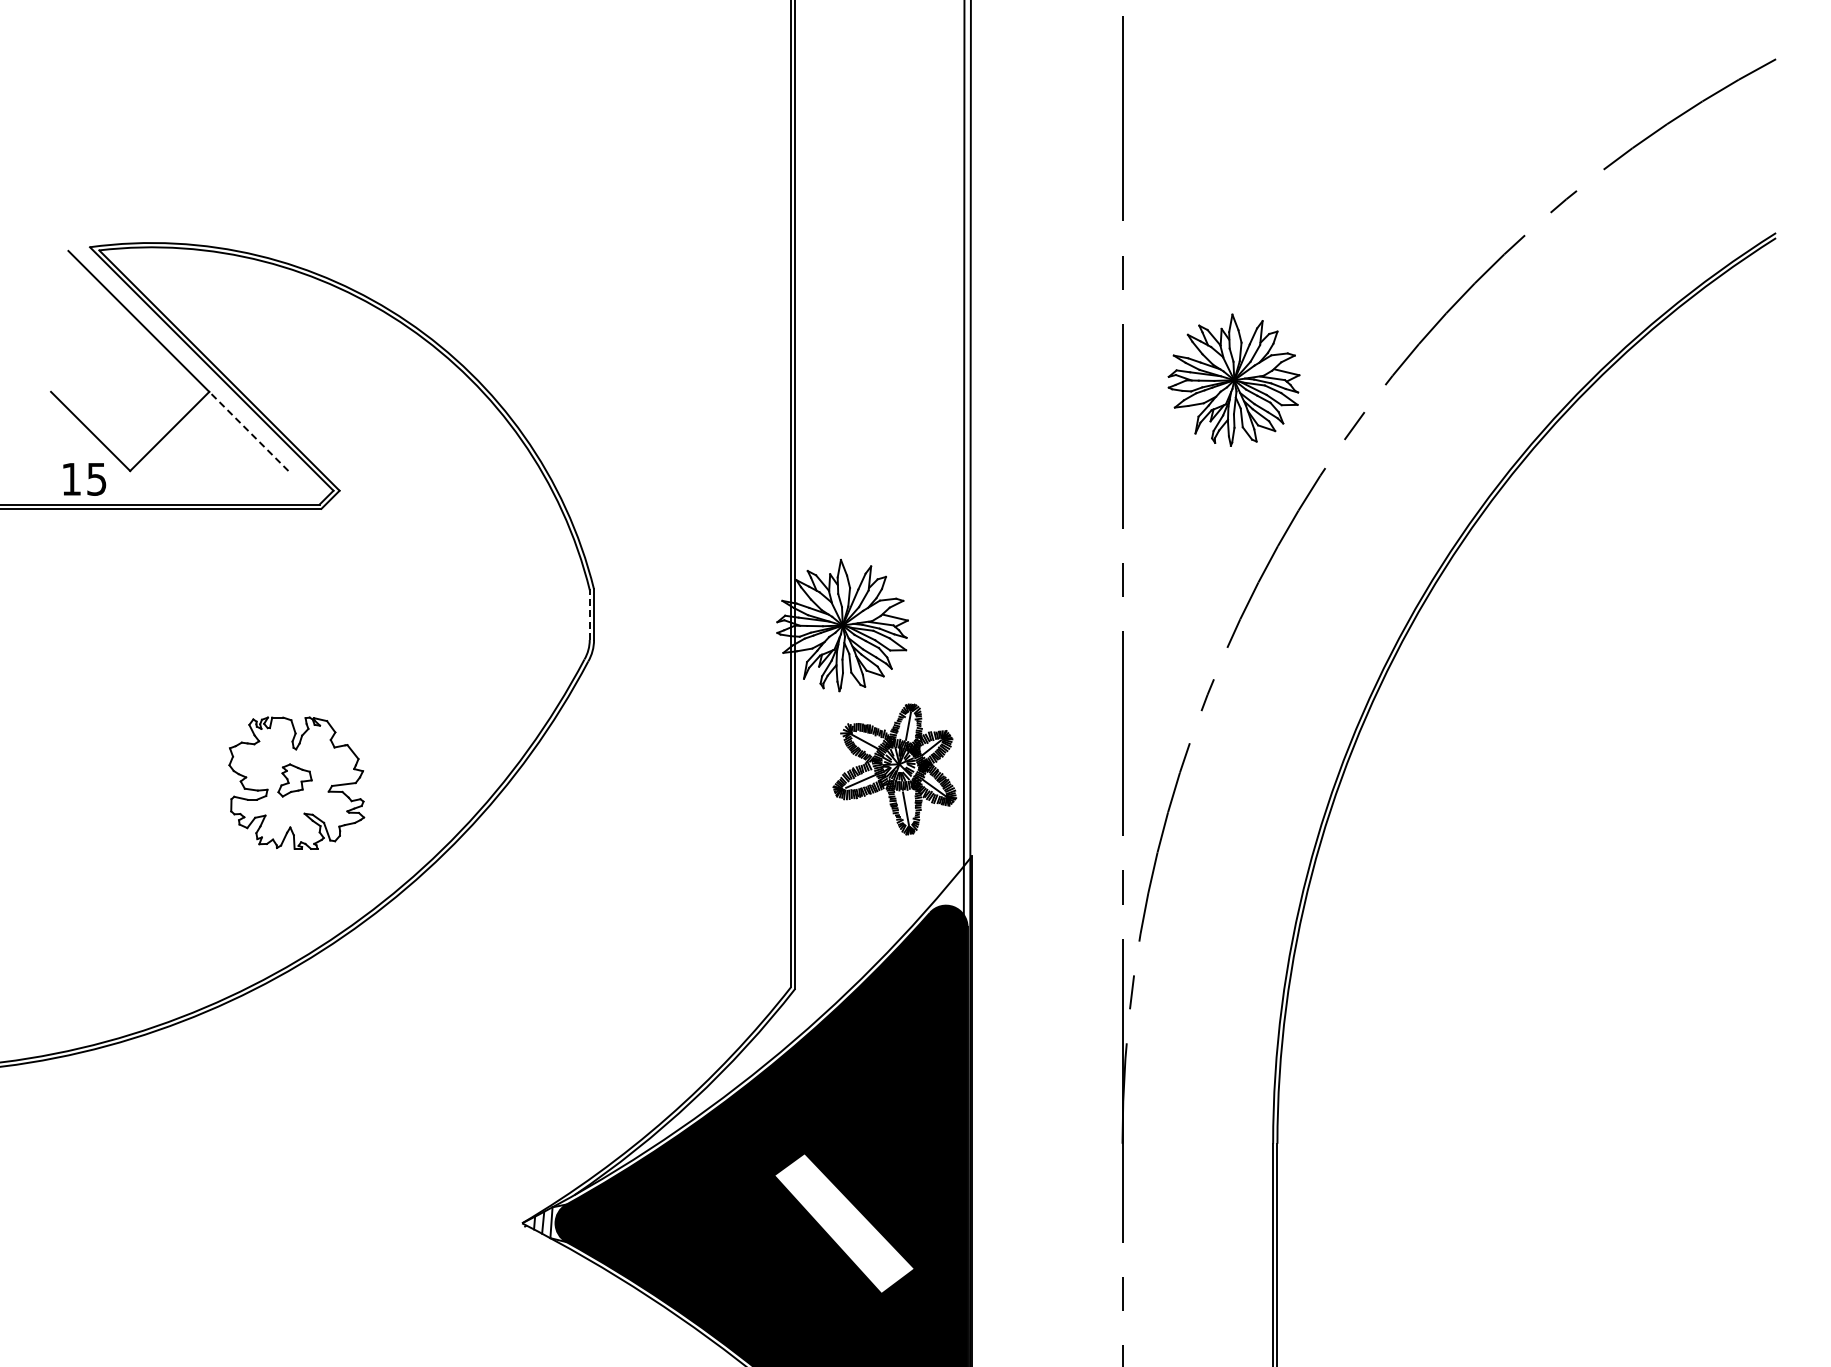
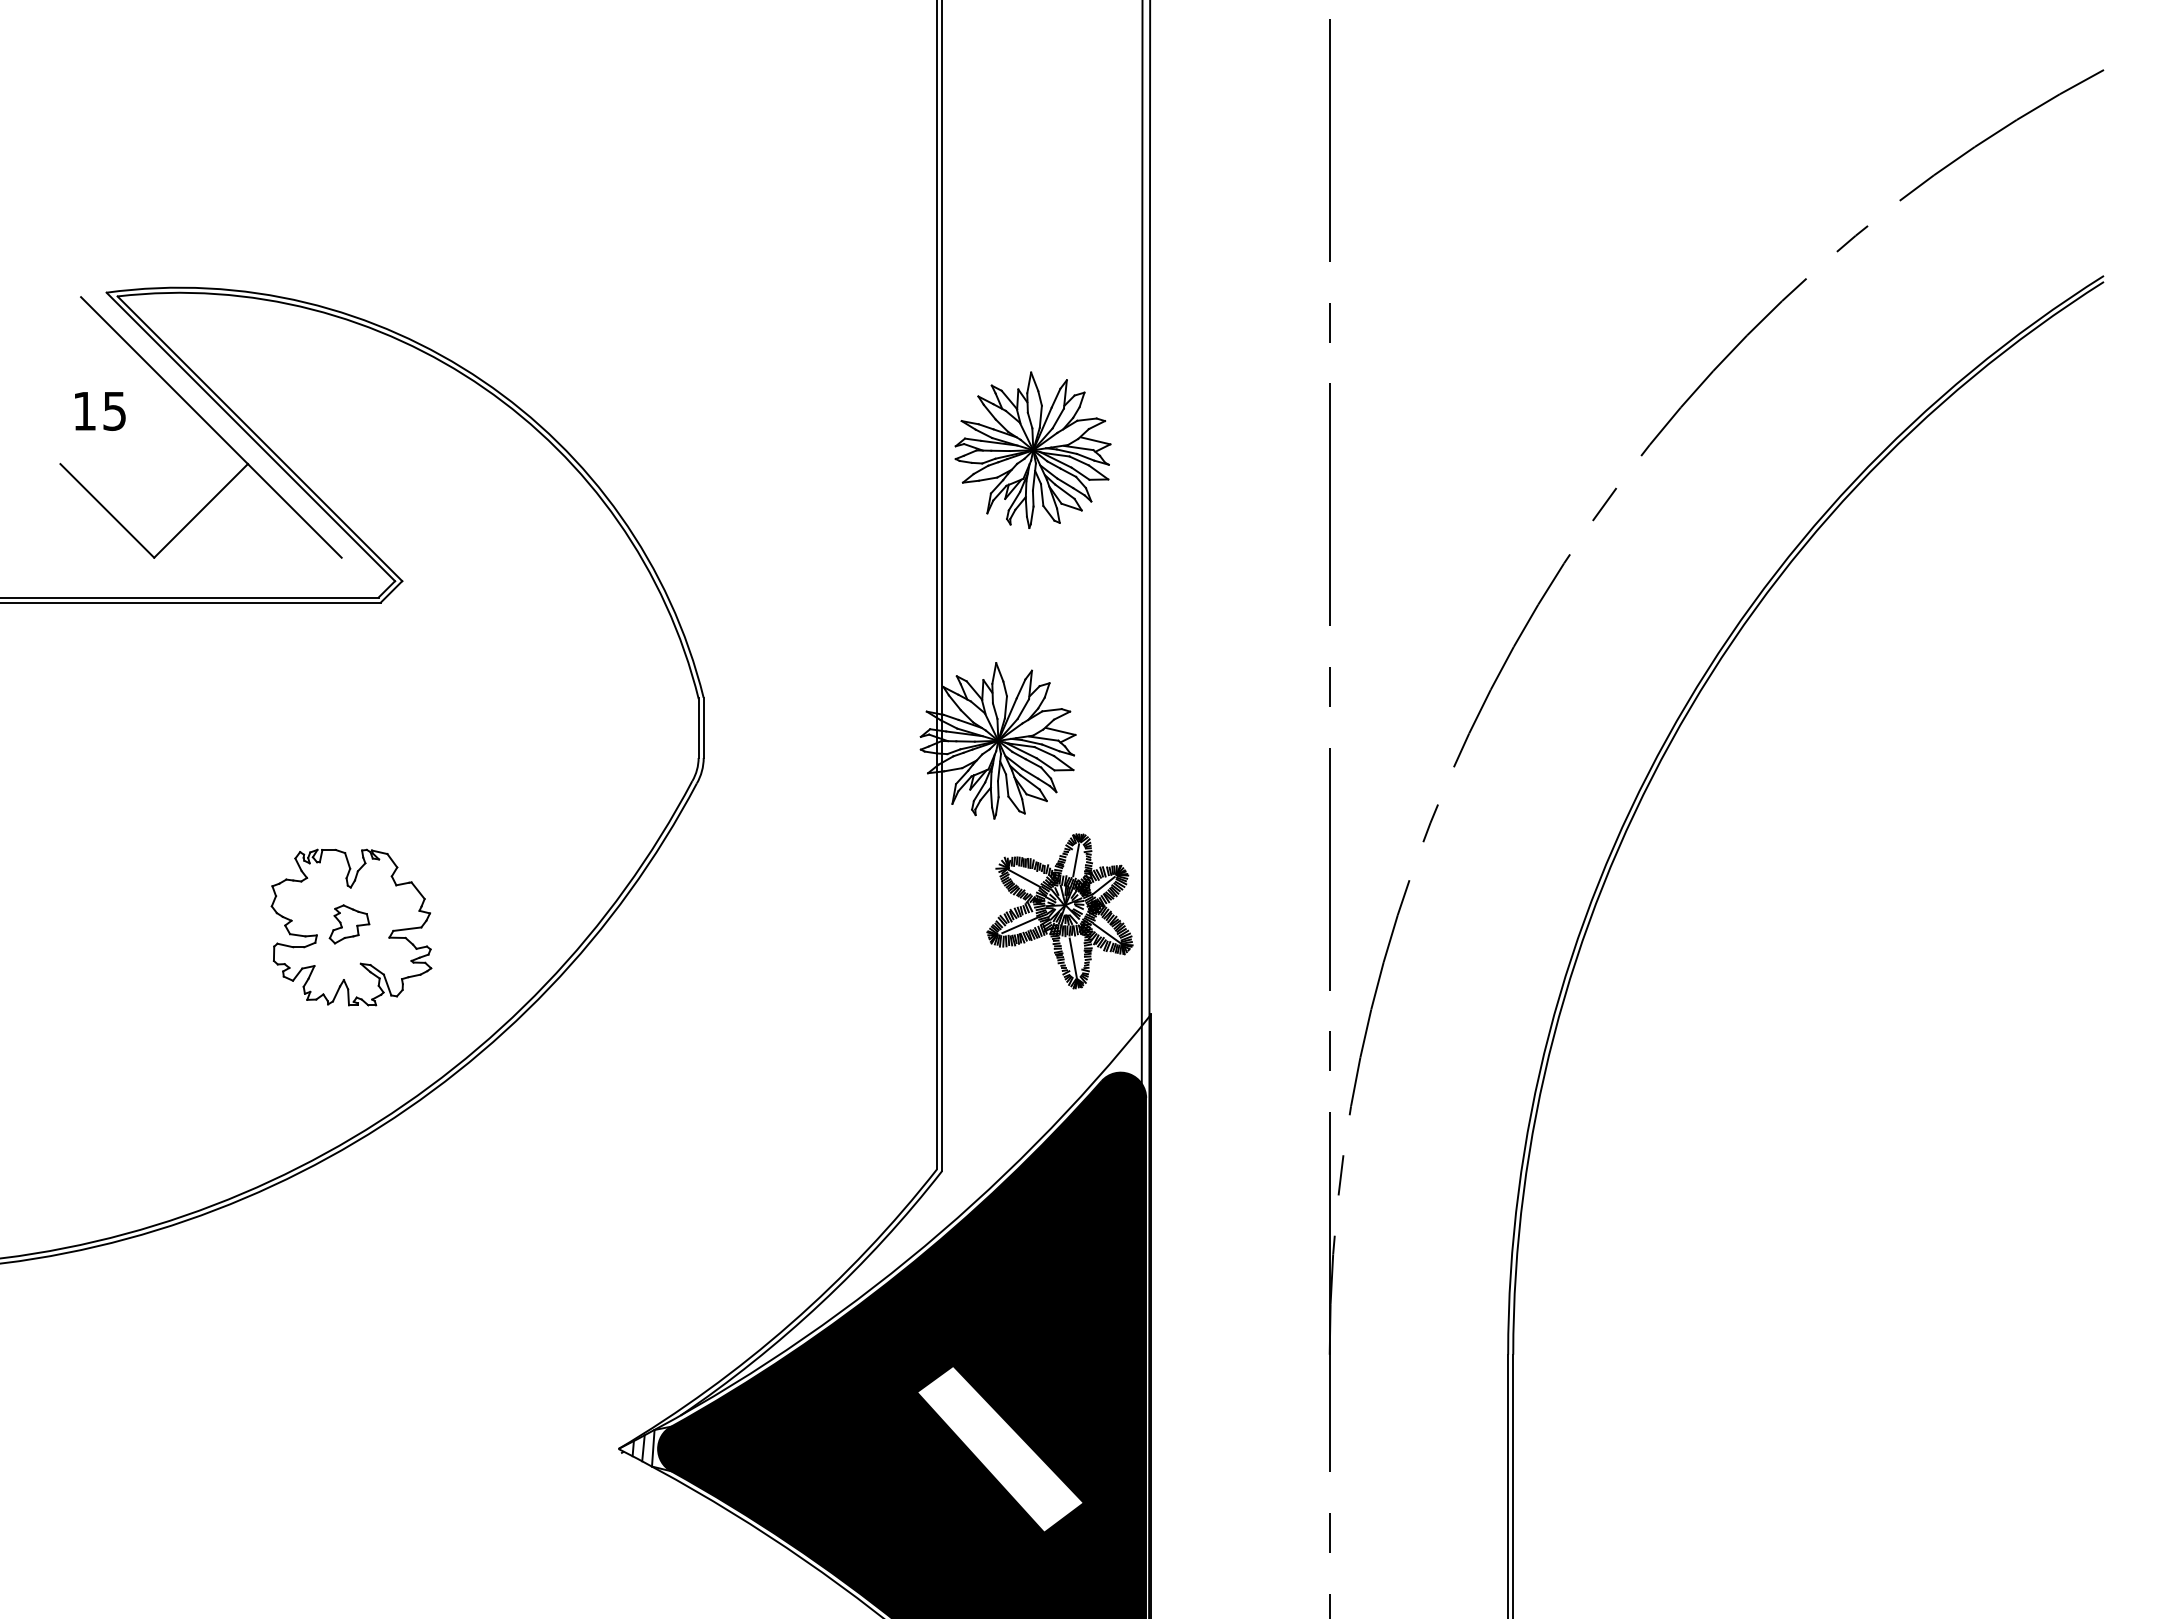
part: (1233, 379) -> (1032, 449), moved
line: (248, 431) -> (294, 510), dashed -> solid
text: (84, 479) -> (100, 411), moved
line: (589, 614) -> (698, 727), dashed -> solid

